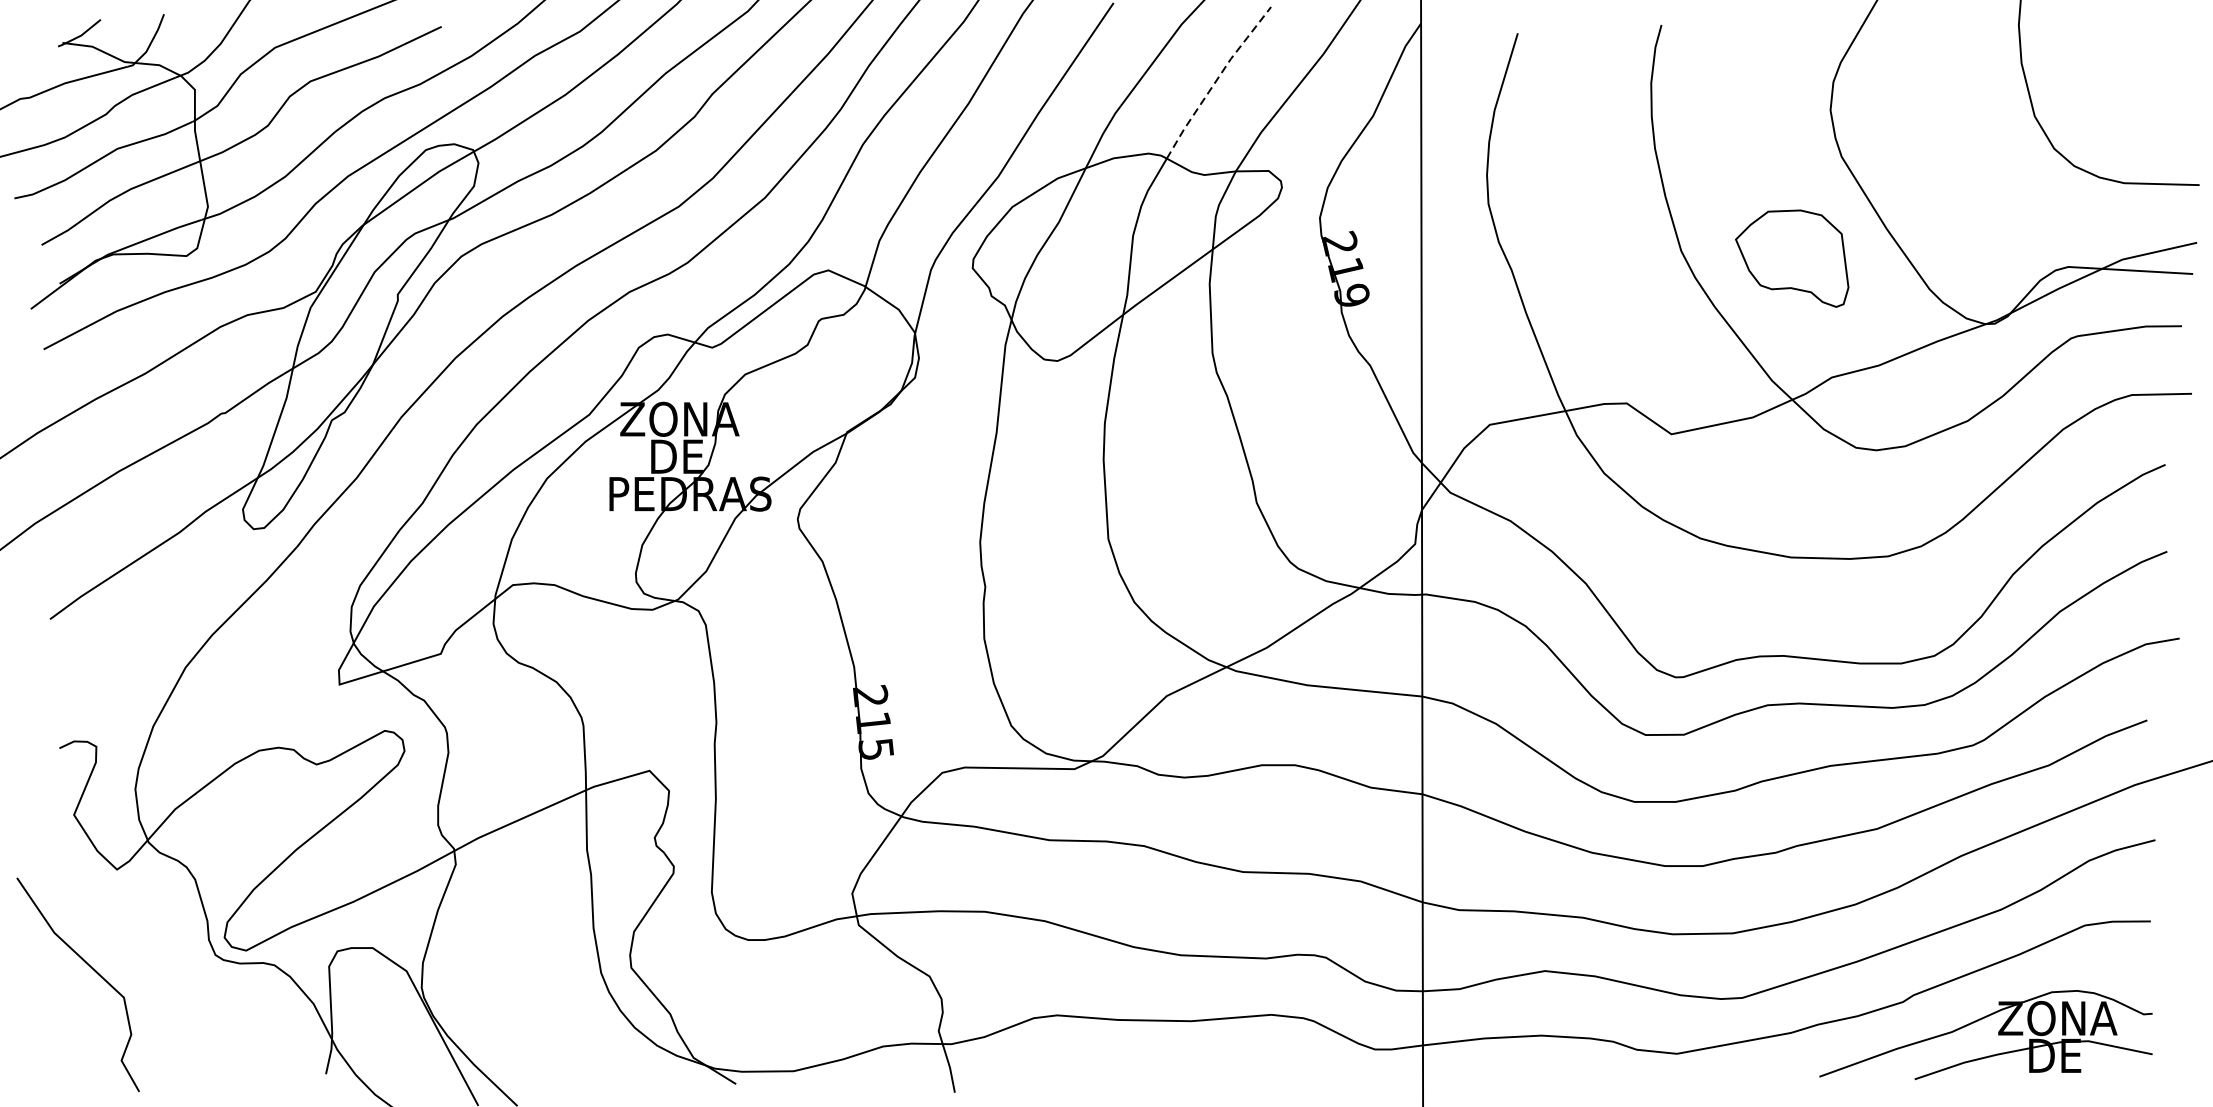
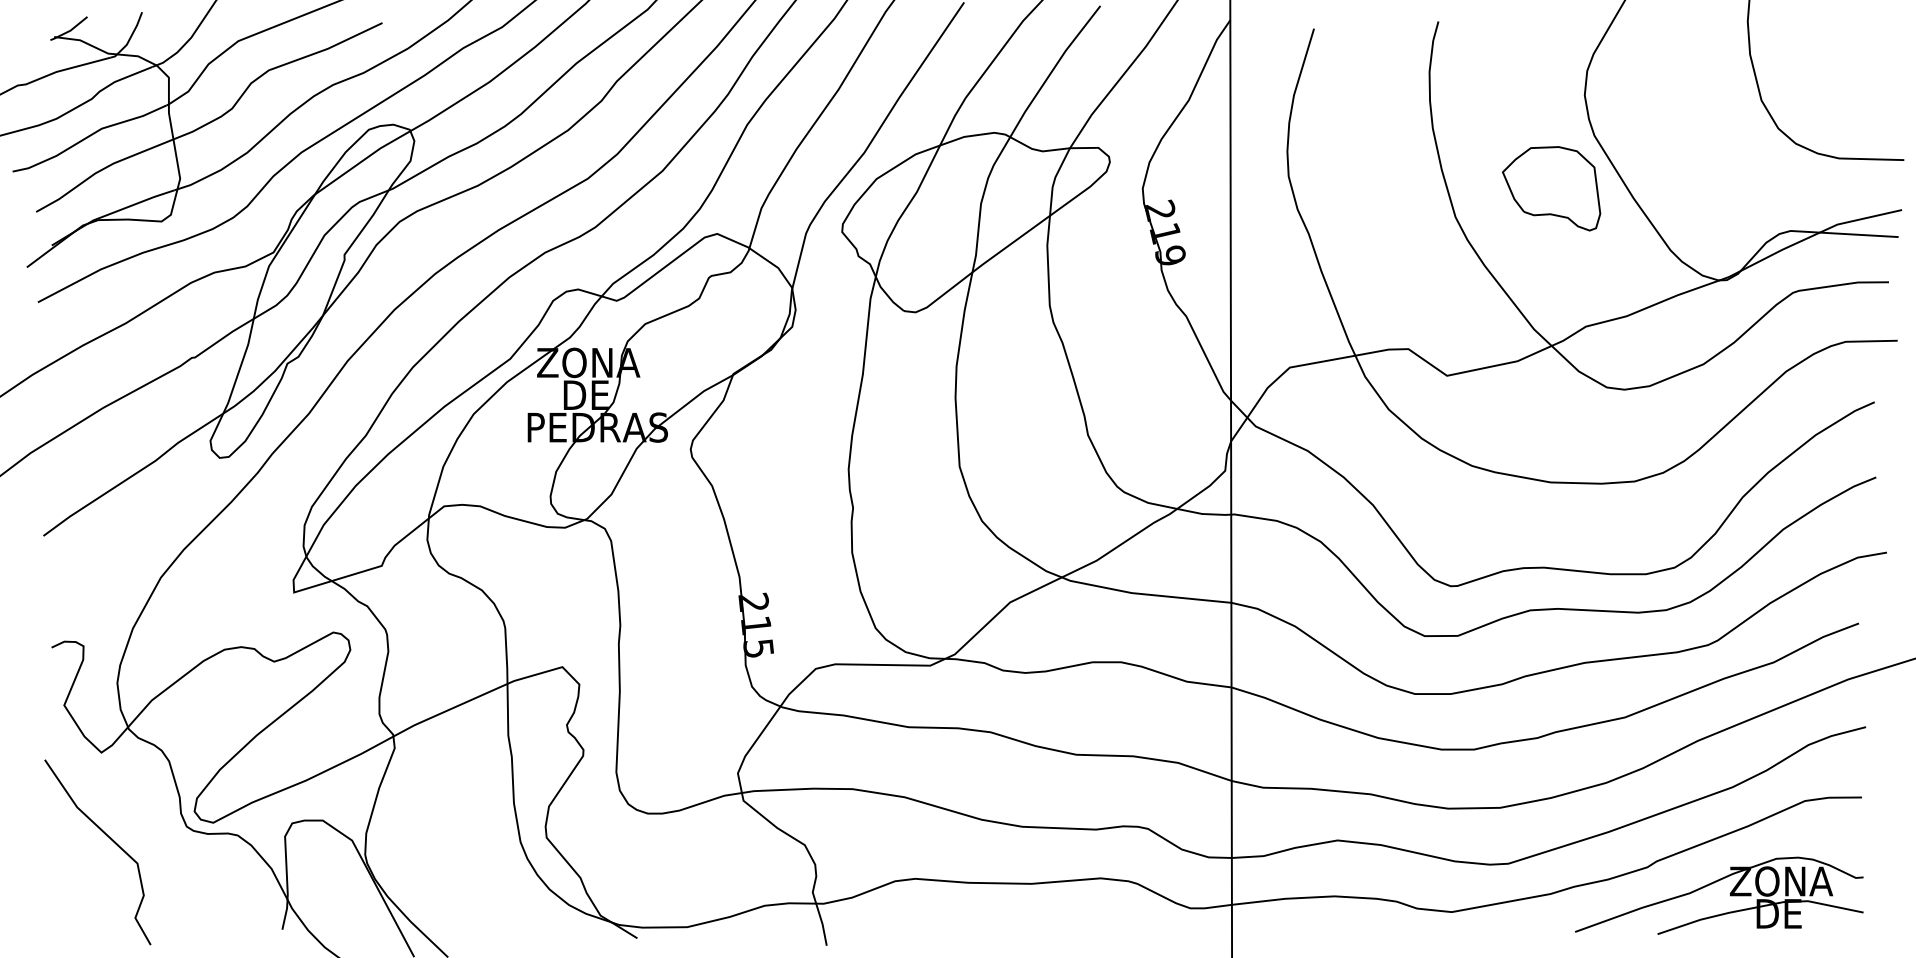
line: (1216, 80) -> (1053, 69), dashed -> solid
part: (1792, 258) -> (1551, 188), moved
curve: (92, 969) -> (110, 839), moved

